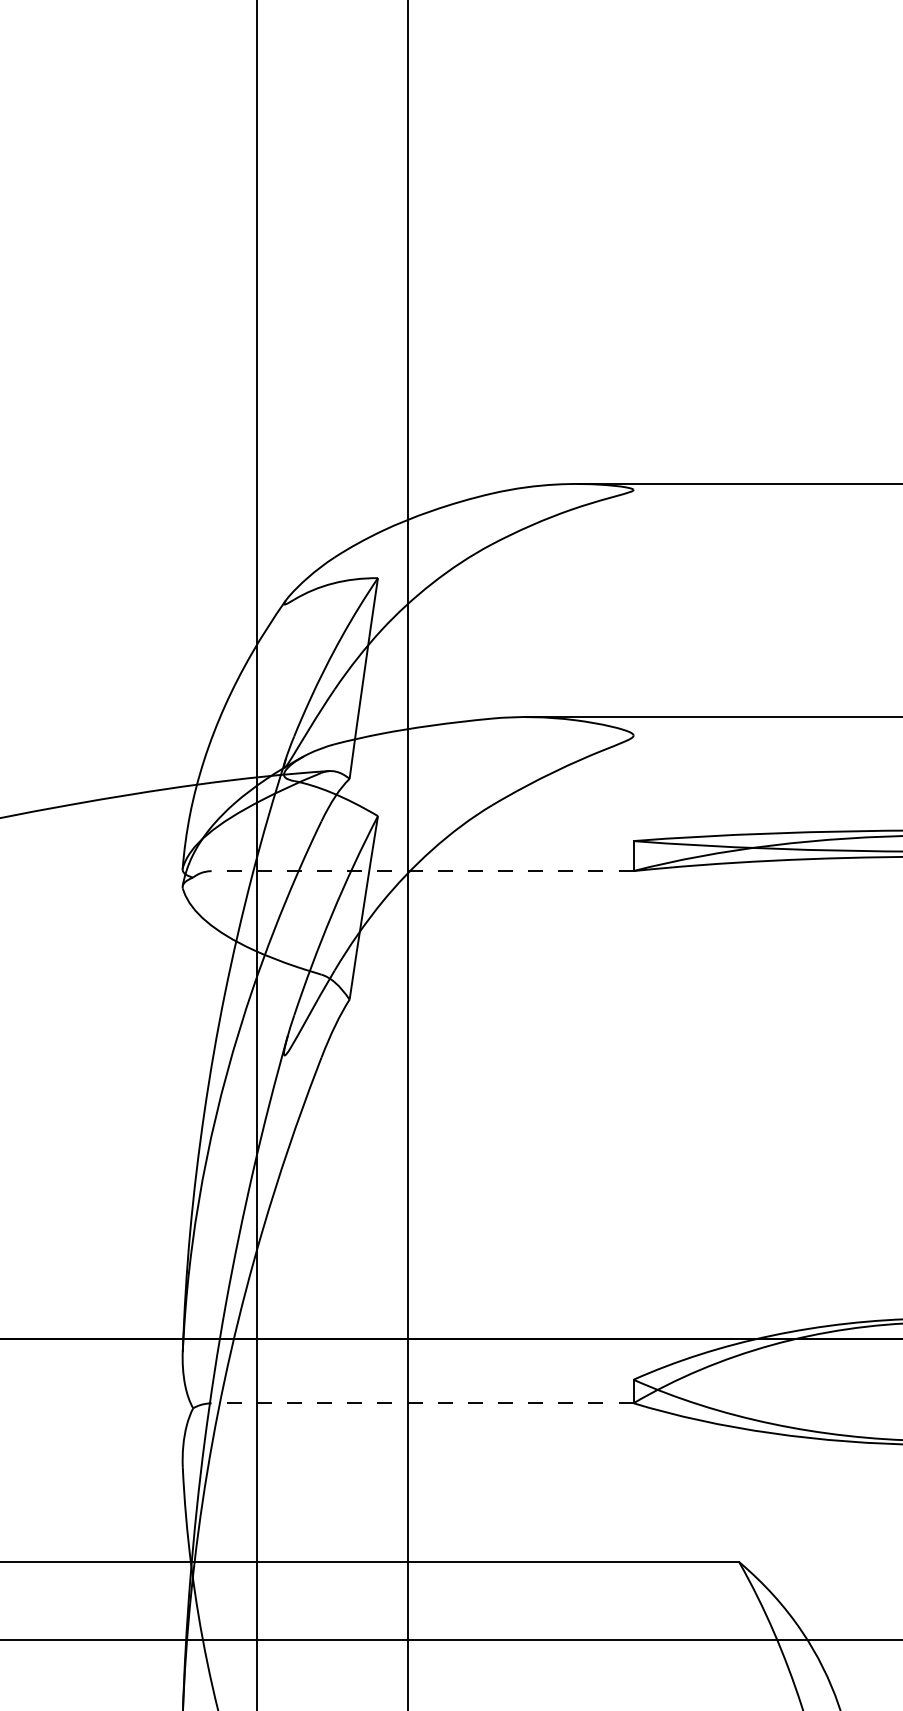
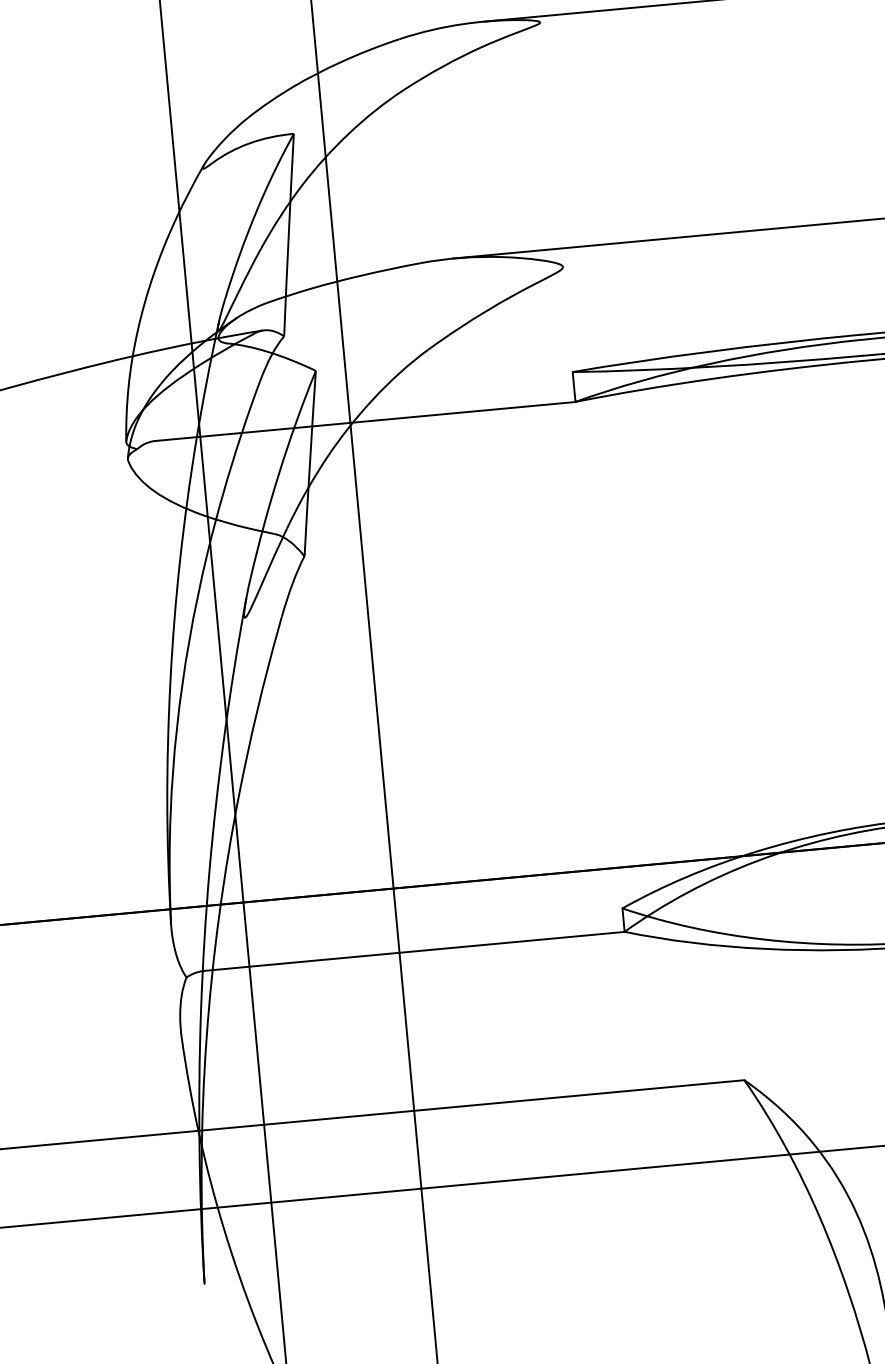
line: (422, 871) -> (365, 421), dashed -> solid
line: (422, 1403) -> (414, 951), dashed -> solid

